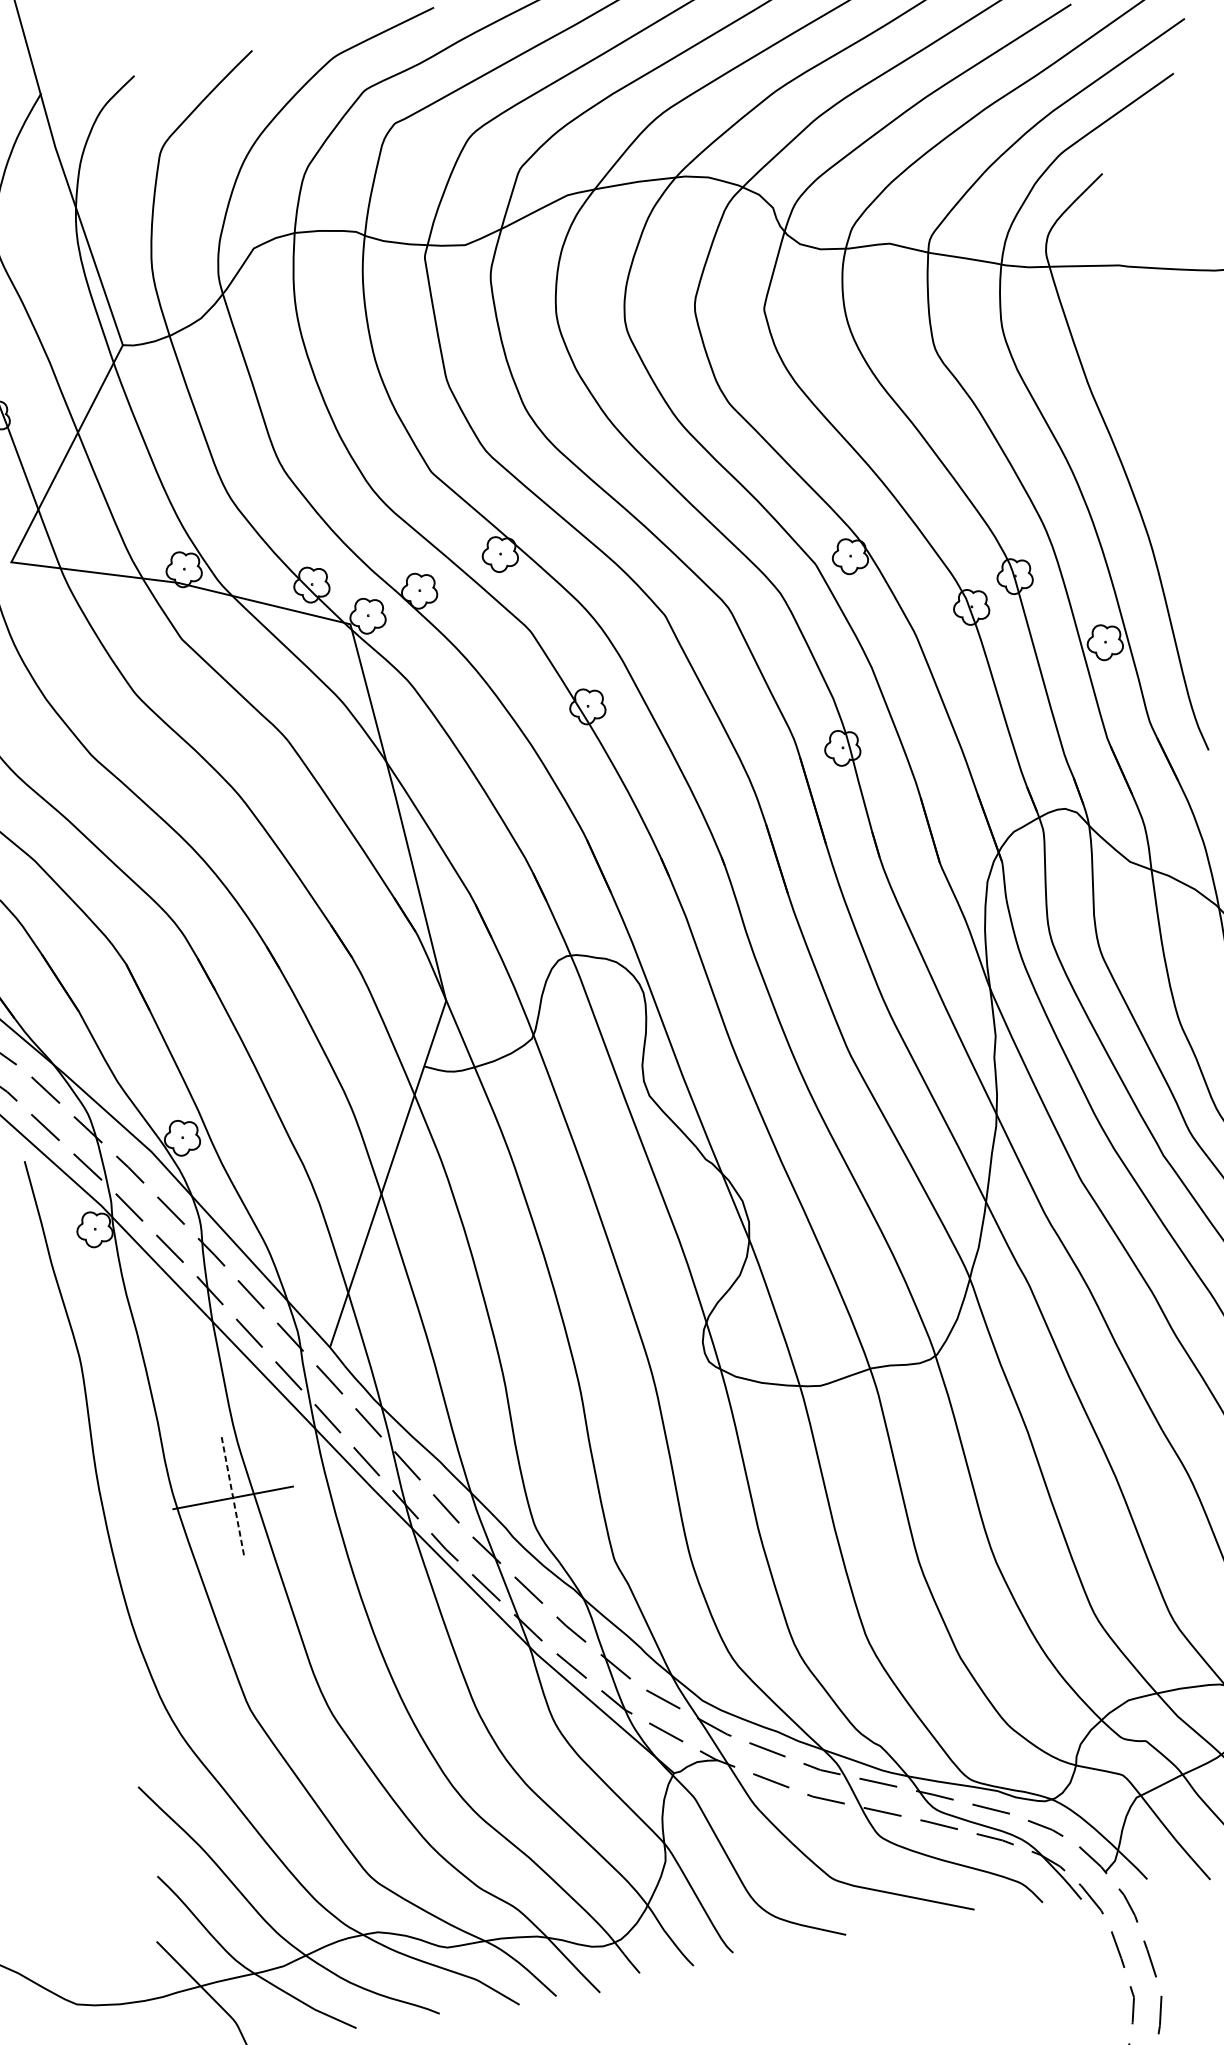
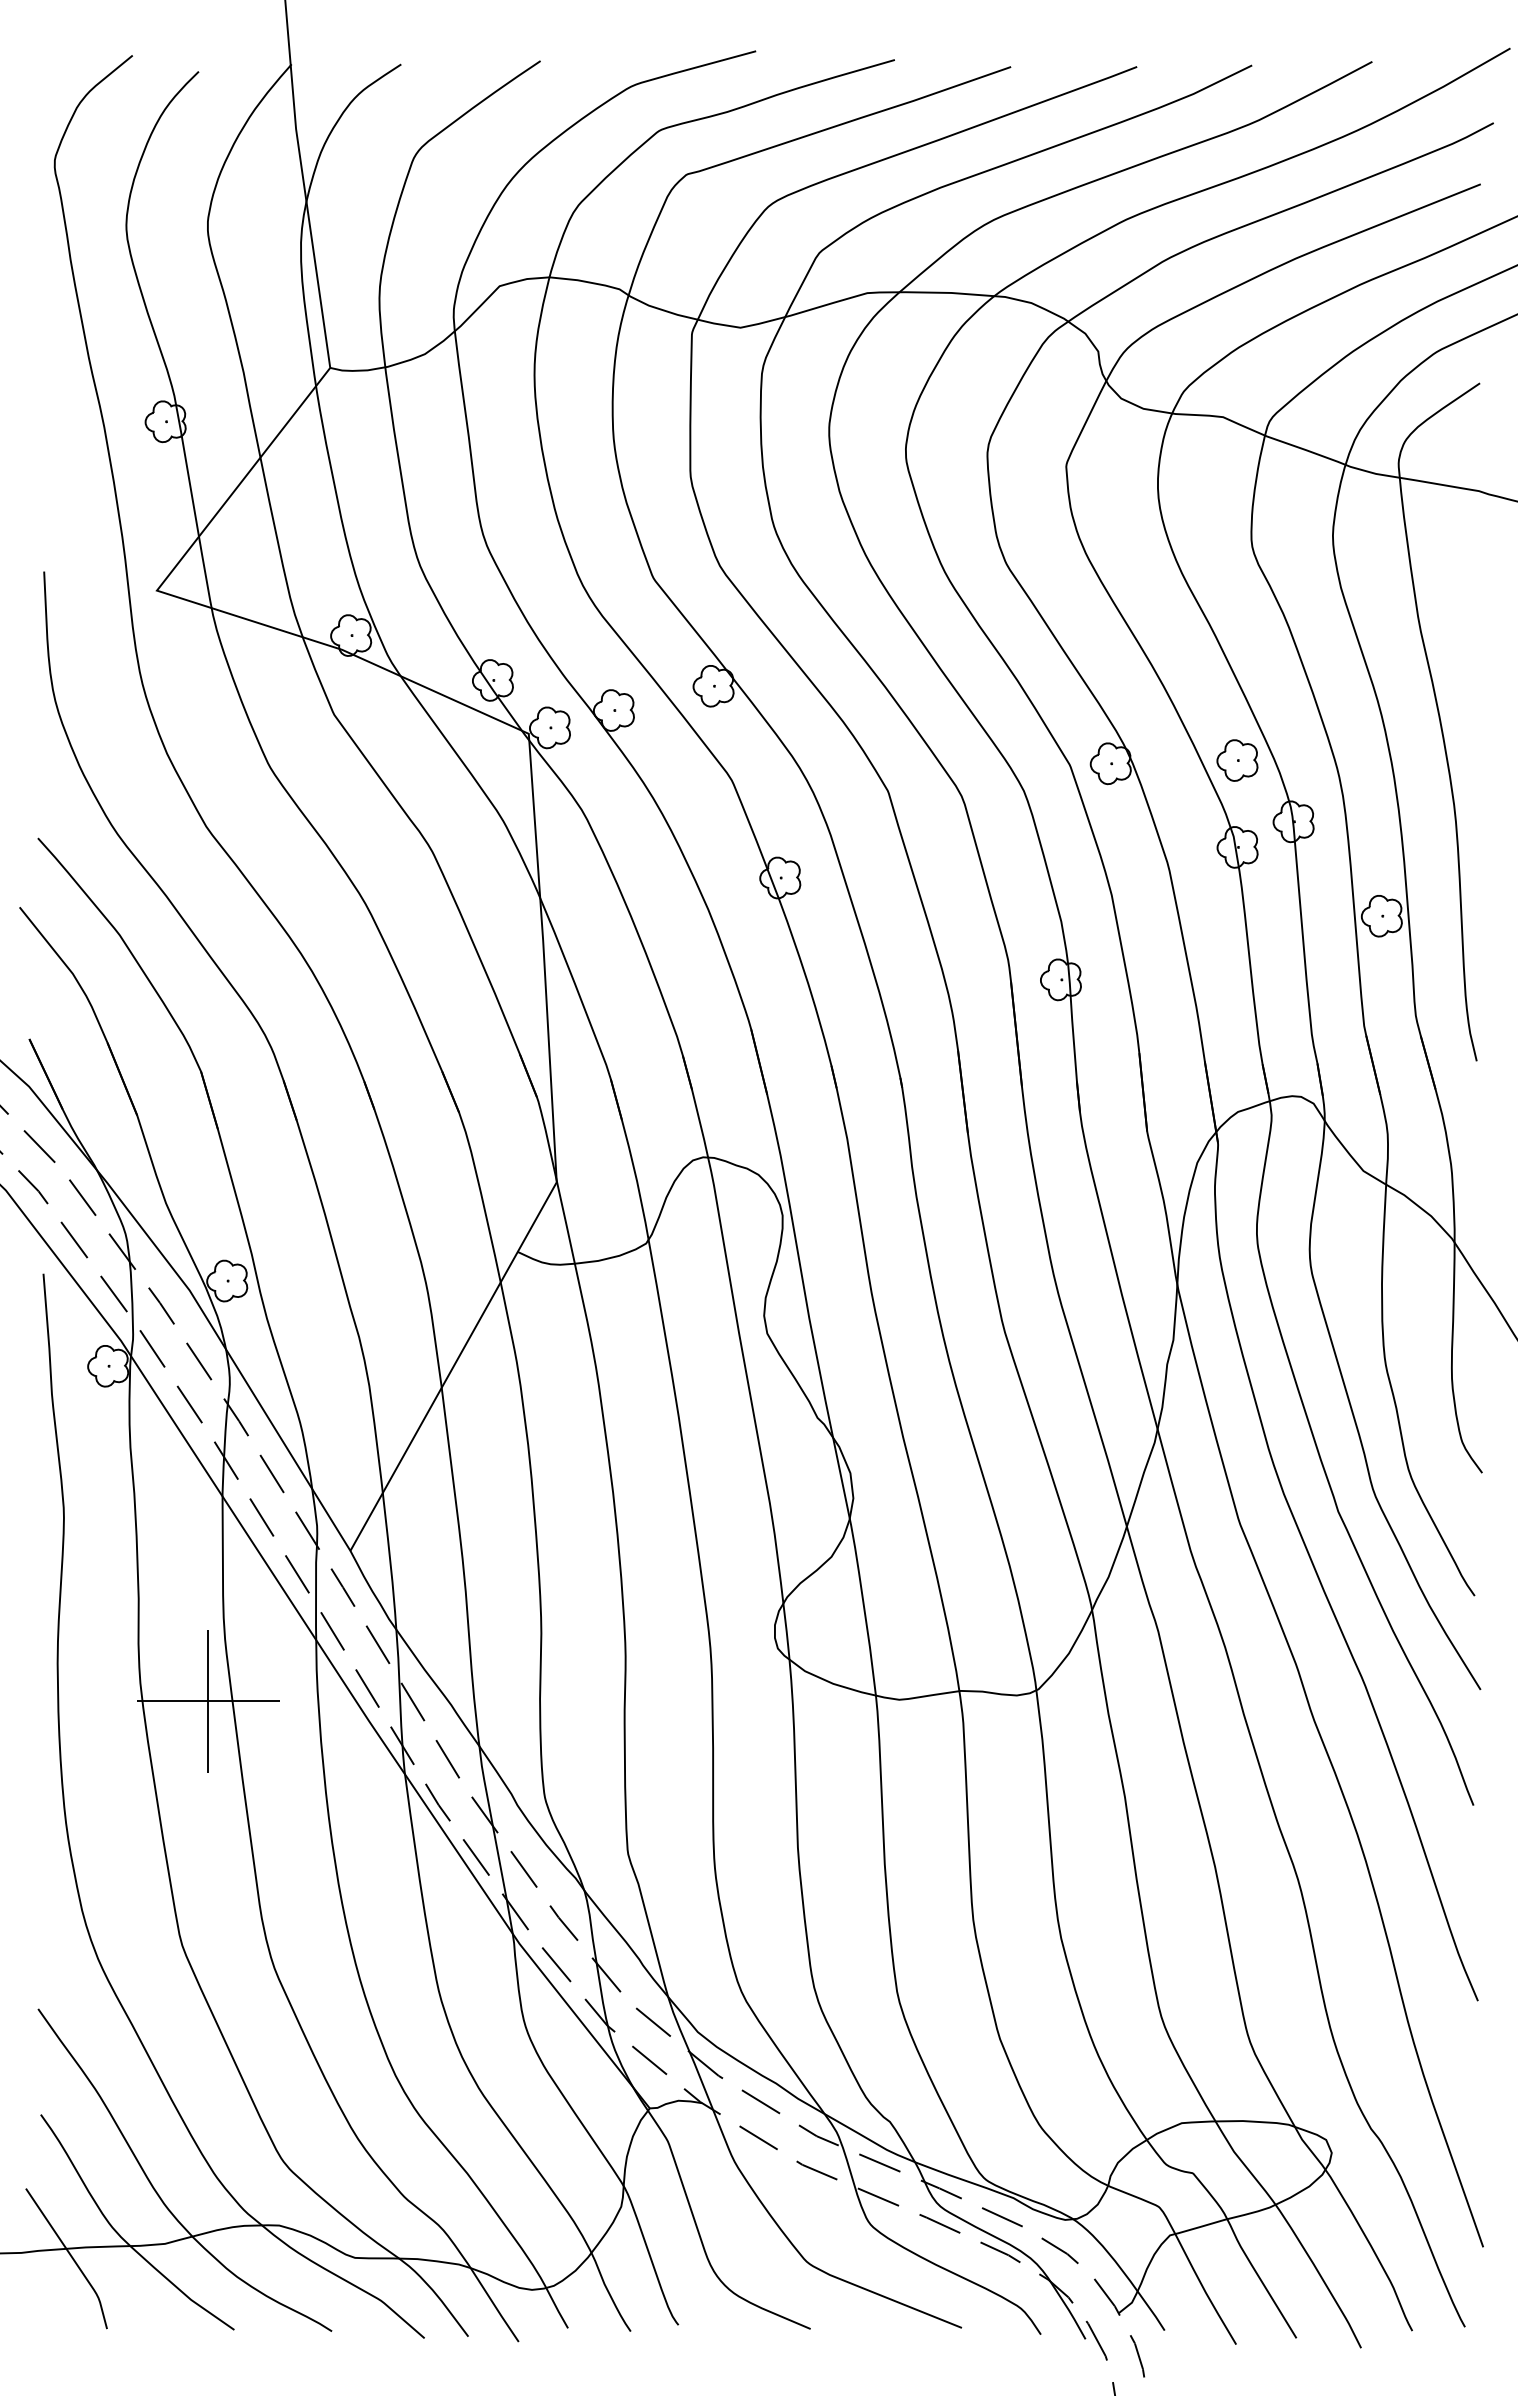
part: (957, 533) -> (1237, 760), added
line: (233, 1498) -> (208, 1701), dashed -> solid

